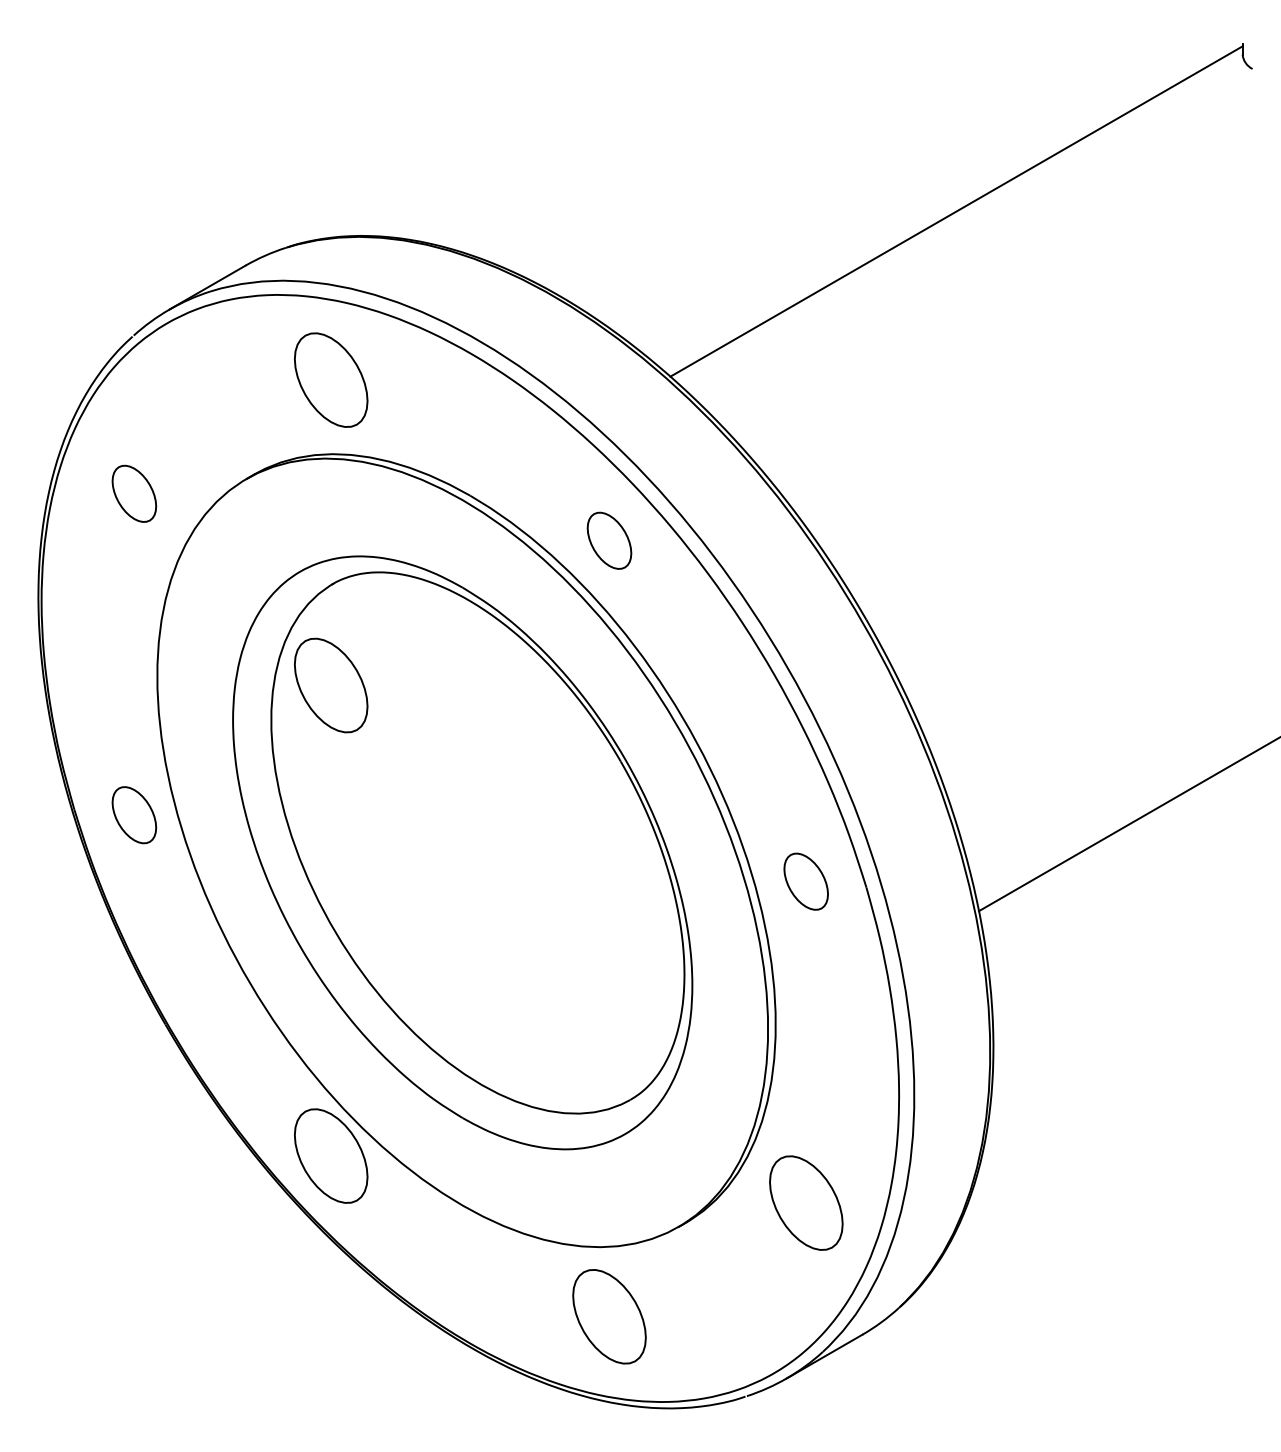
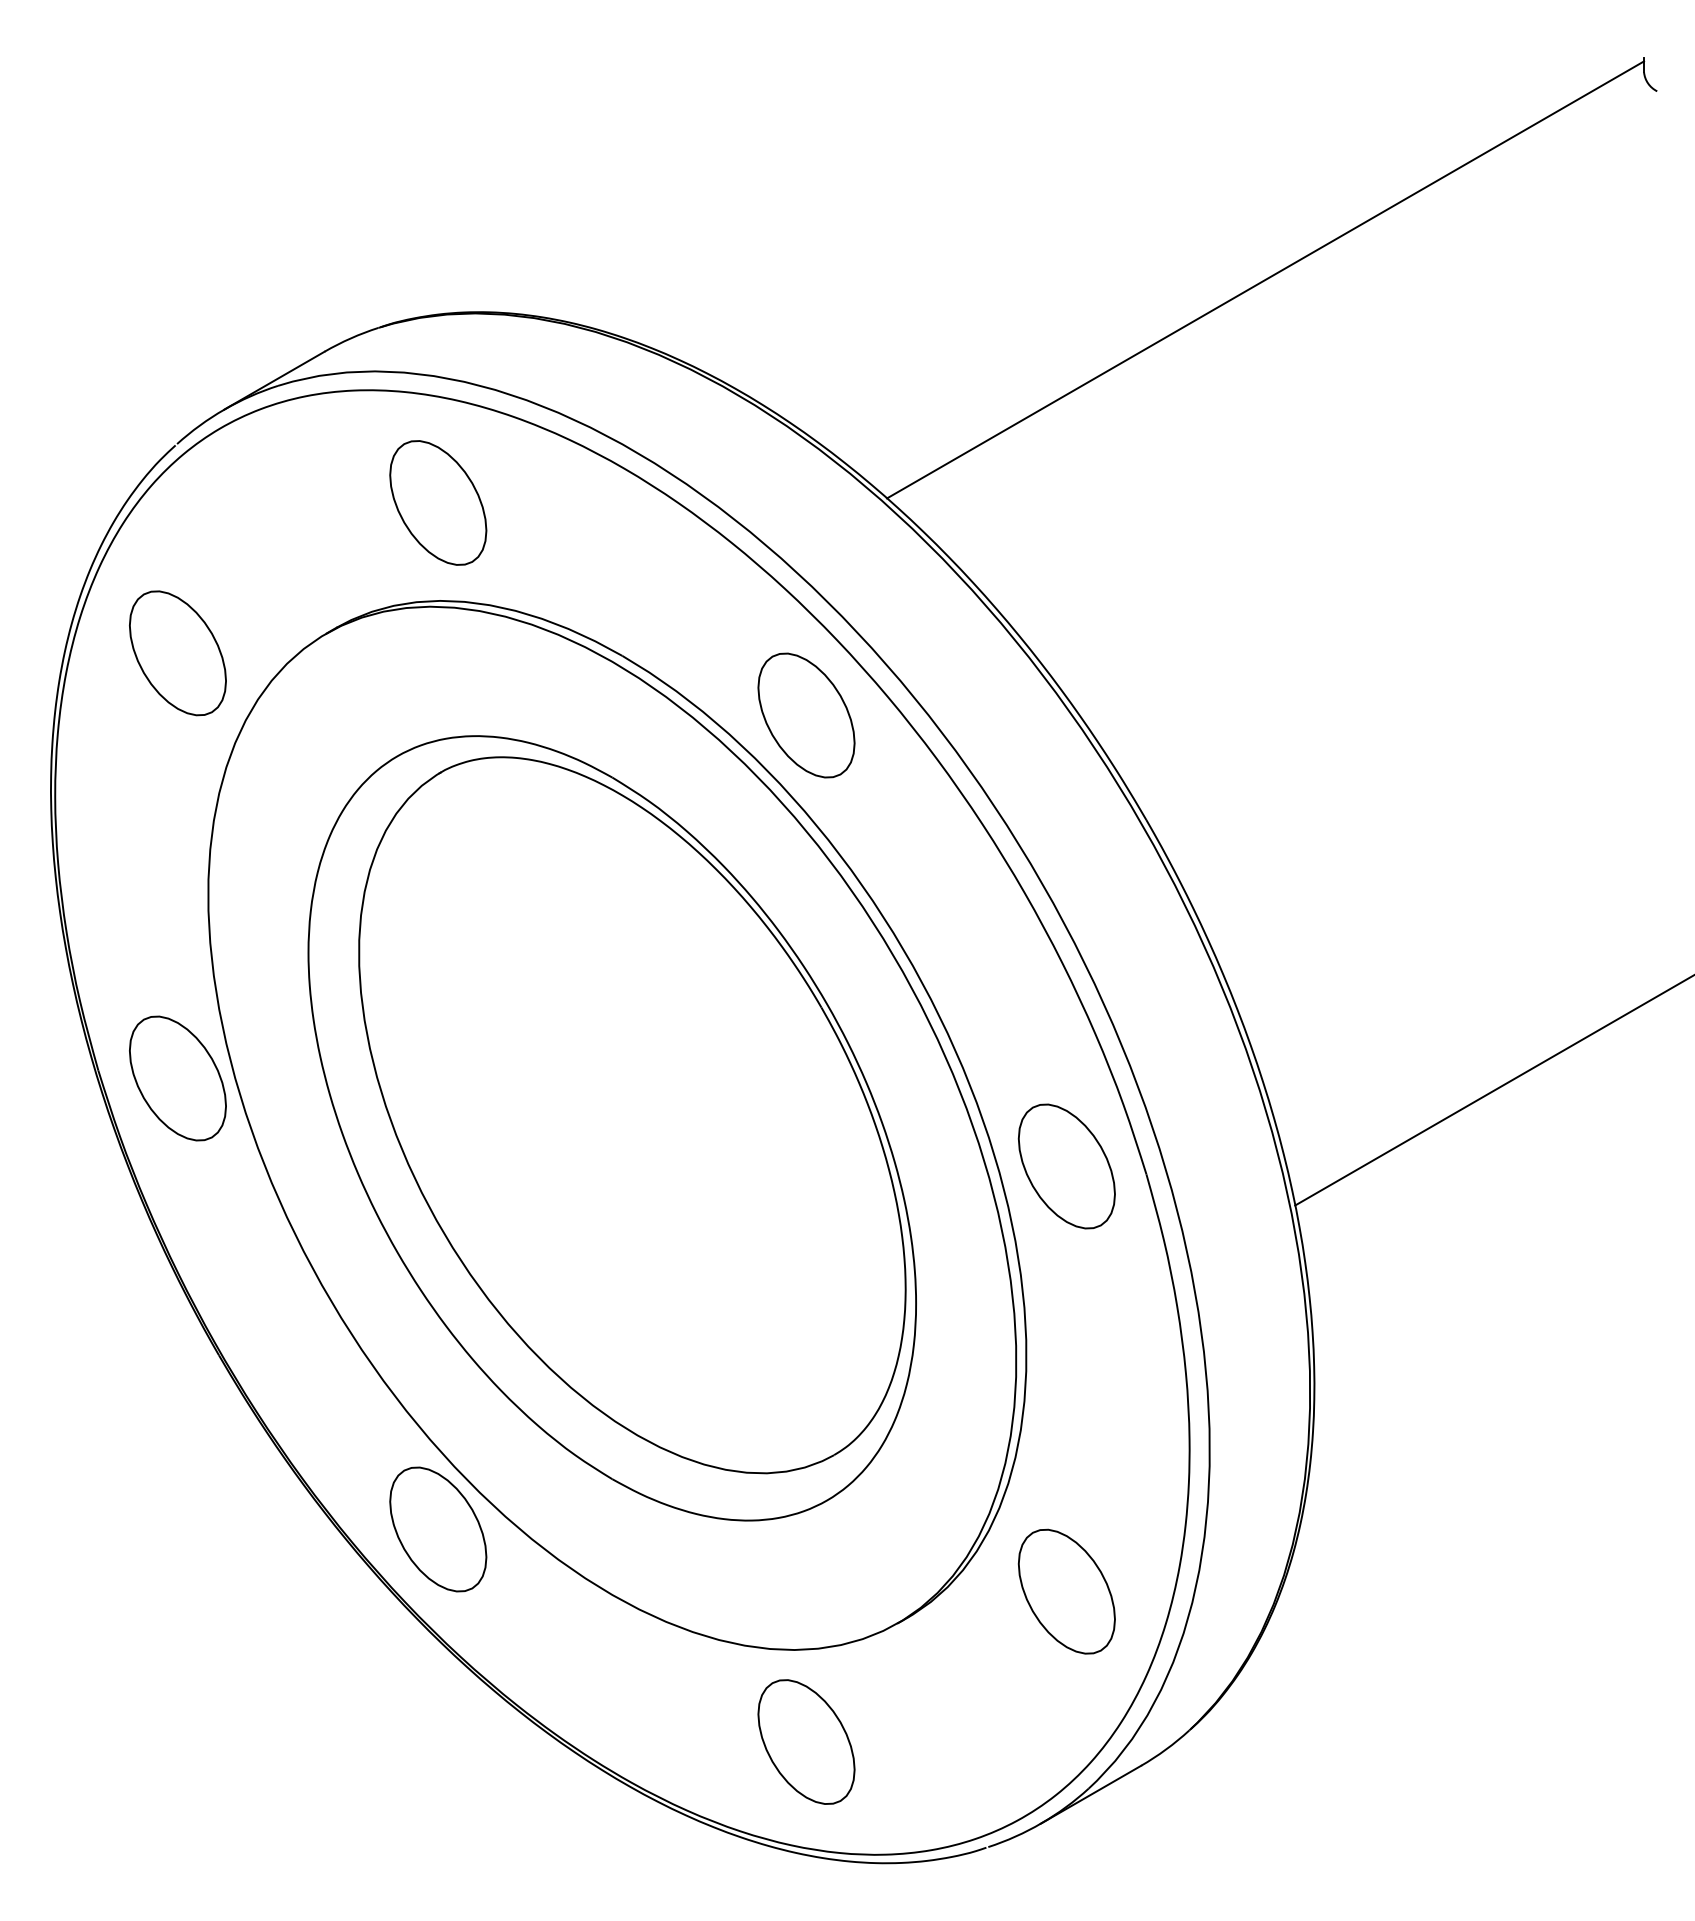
part: (134, 493) -> (177, 653), size x1.67
part: (609, 540) -> (806, 715), size x1.67
part: (331, 685) -> (438, 906), removed
part: (134, 815) -> (177, 1078), size x1.67
part: (806, 881) -> (1066, 1166), size x1.67

